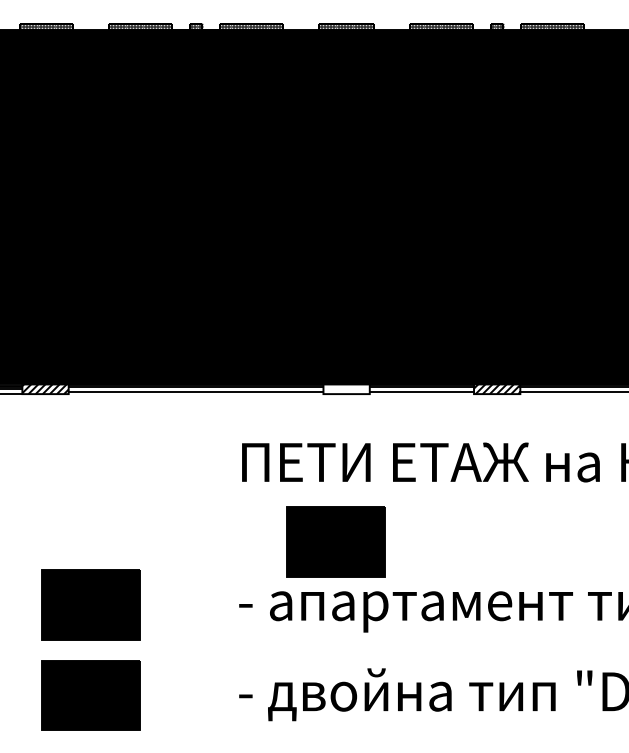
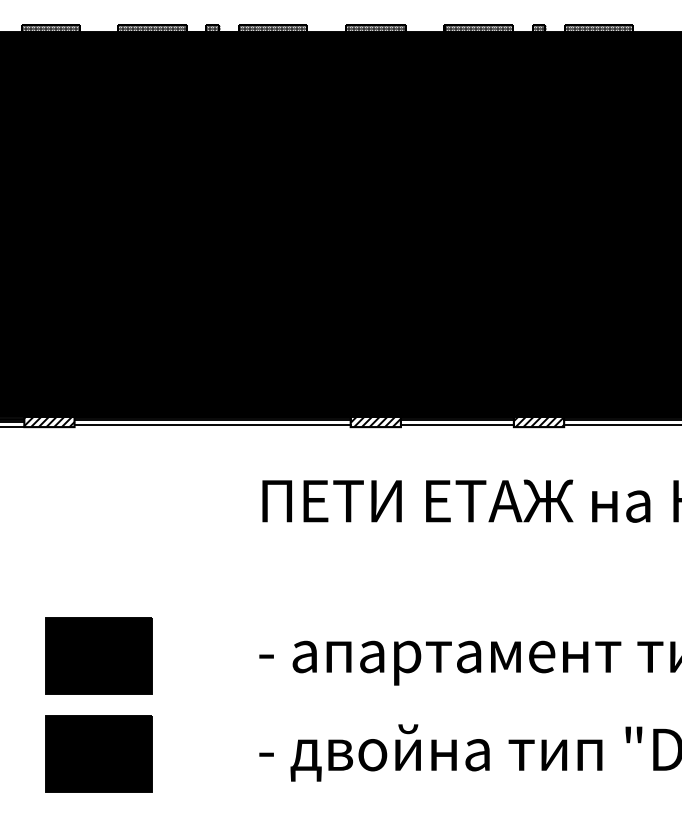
hatch: (346, 389) -> (375, 422), added
part: (335, 541) -> (363, 586), removed

